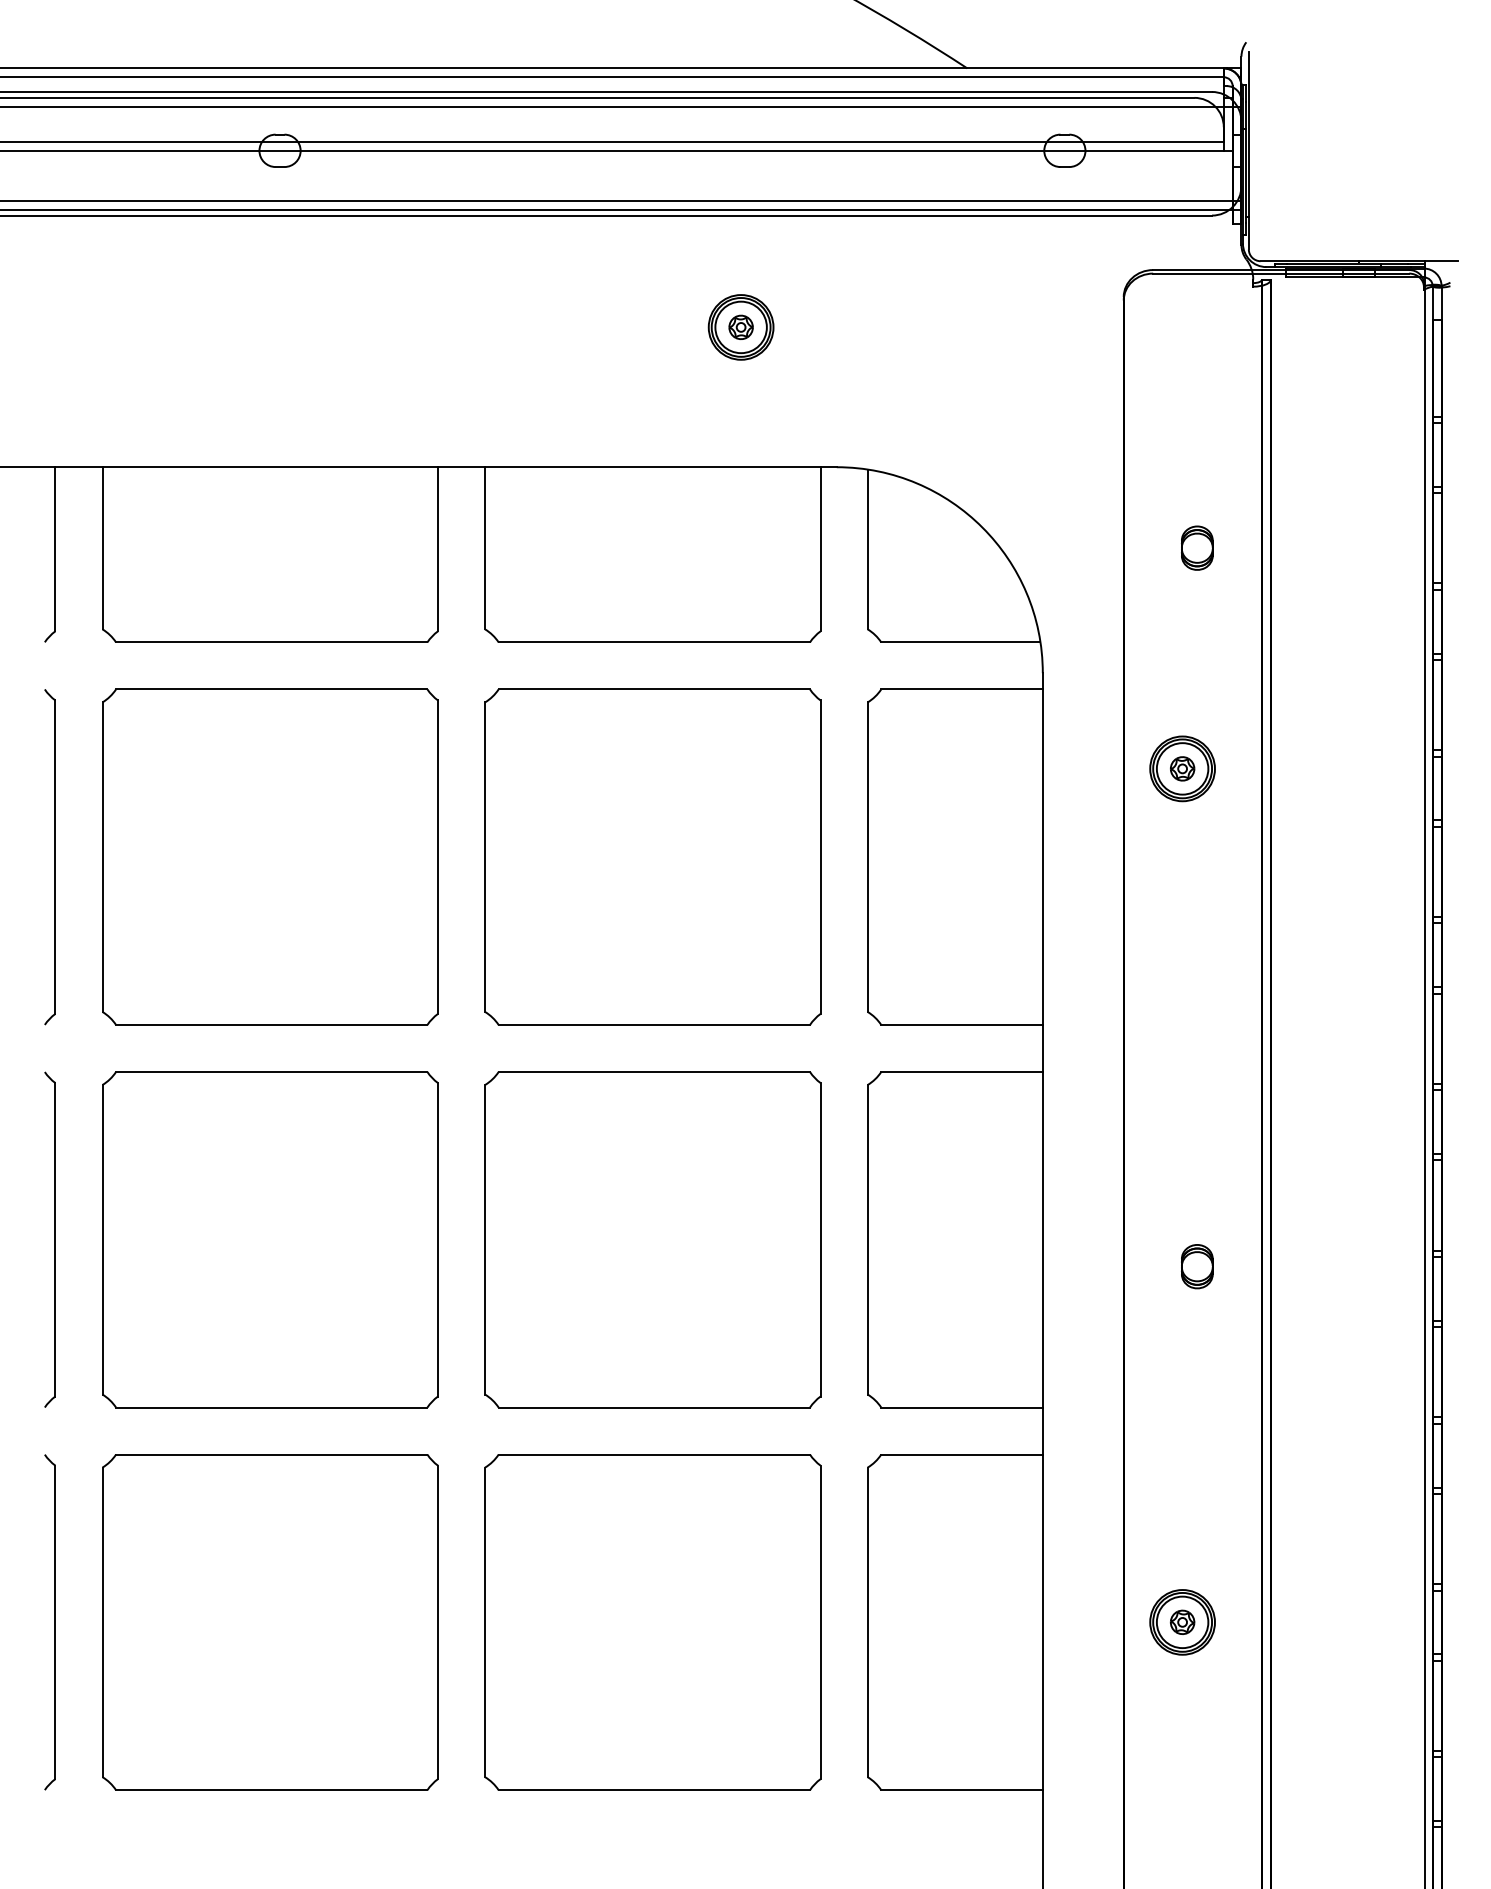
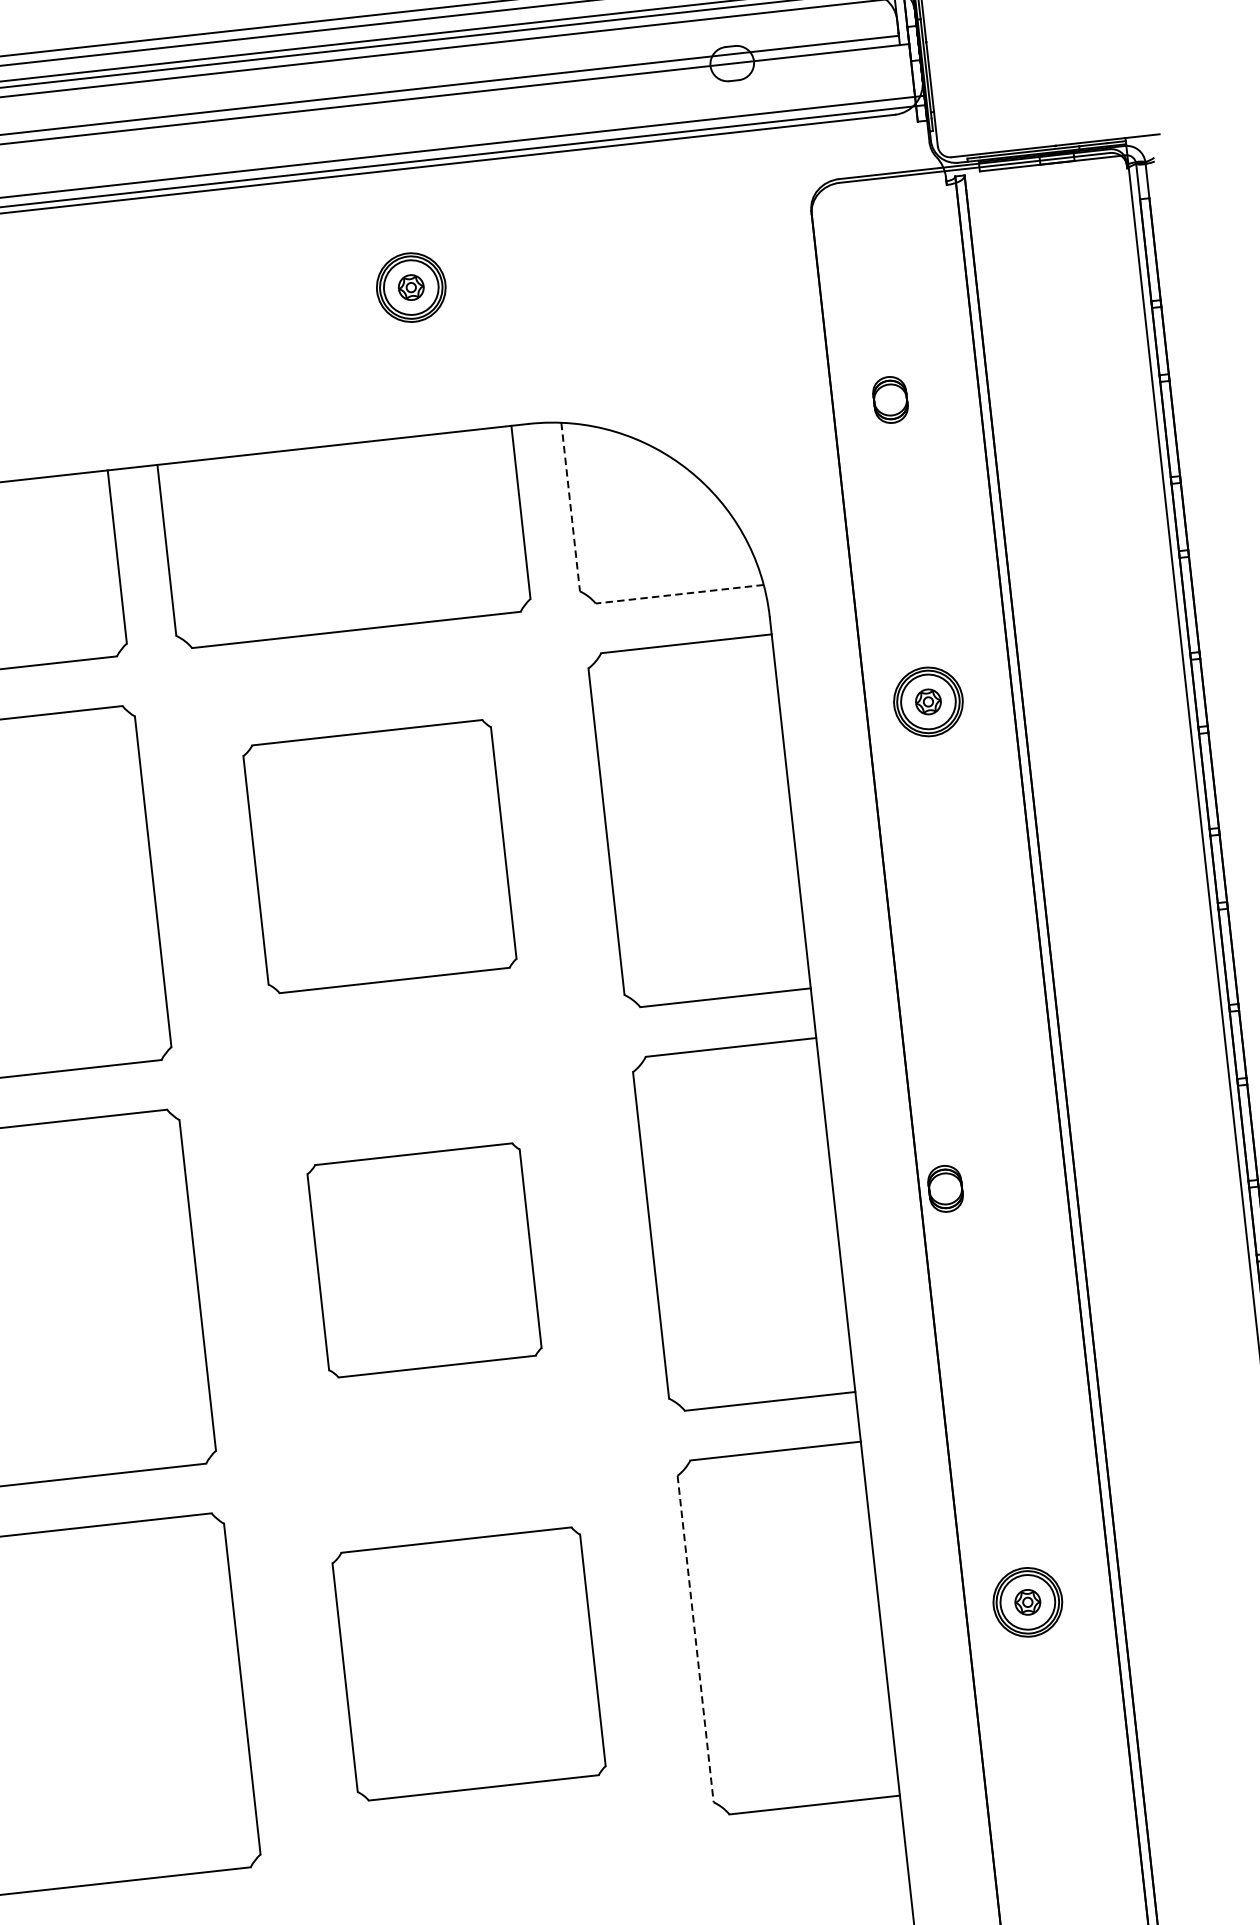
part: (1197, 547) -> (890, 399), moved
line: (867, 549) -> (570, 507), solid -> dashed
line: (960, 642) -> (679, 594), solid -> dashed
part: (652, 856) -> (379, 856), size x0.7
part: (652, 1239) -> (424, 1260), size x0.6
part: (1197, 1266) -> (945, 1188), moved
part: (652, 1622) -> (468, 1664), size x0.7
line: (867, 1622) -> (695, 1639), solid -> dashed

